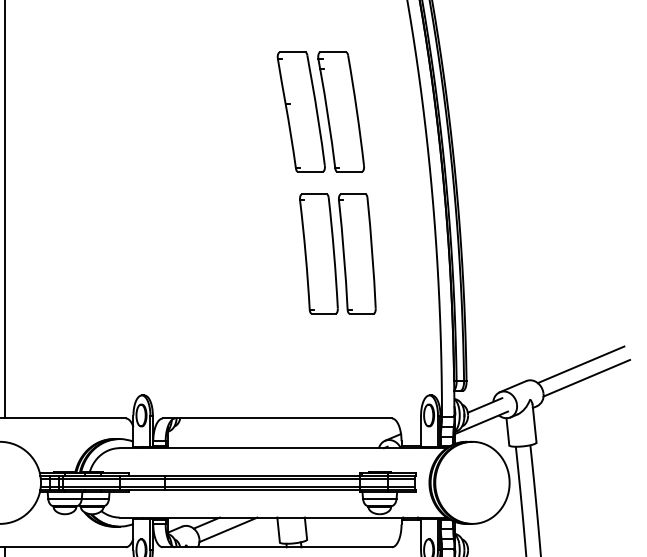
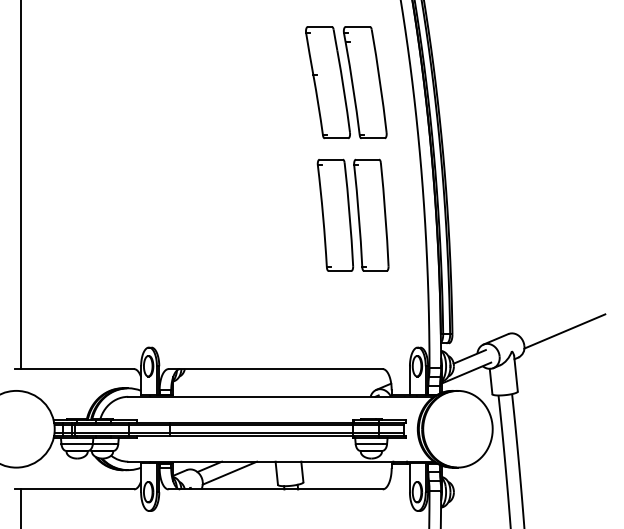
part: (321, 111) -> (346, 82), moved
part: (337, 253) -> (352, 214), moved
line: (581, 364) -> (559, 318), removed

